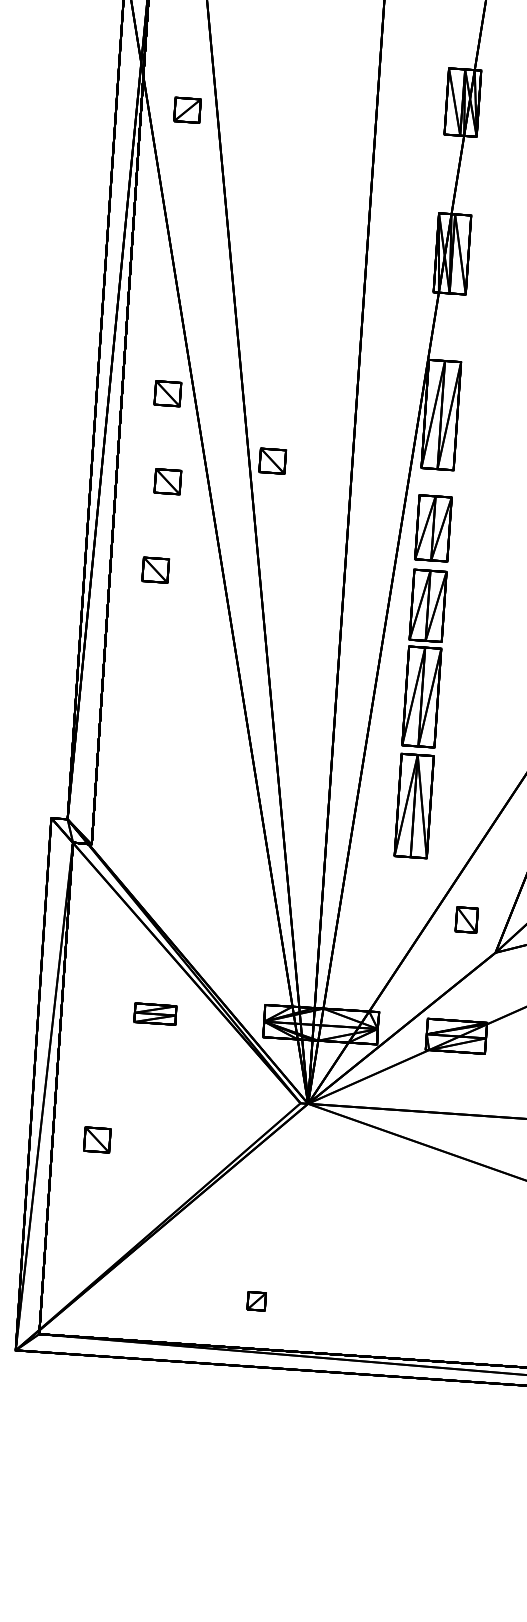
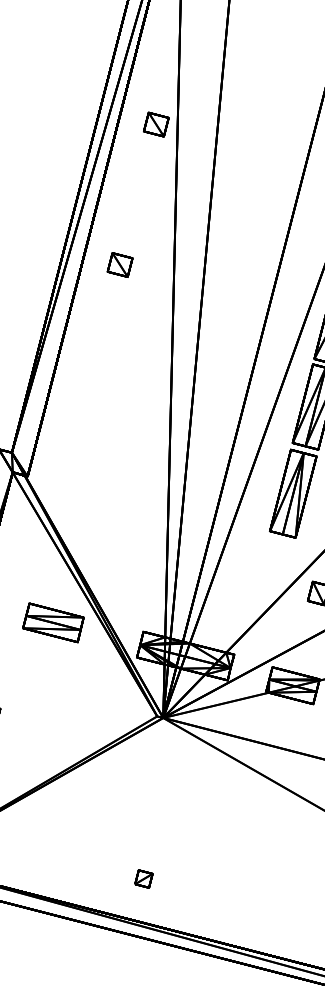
part: (272, 460) -> (230, 194), removed
part: (167, 481) -> (142, 195), removed
part: (155, 1013) -> (53, 622), size x1.67
part: (256, 1301) -> (143, 879), moved

